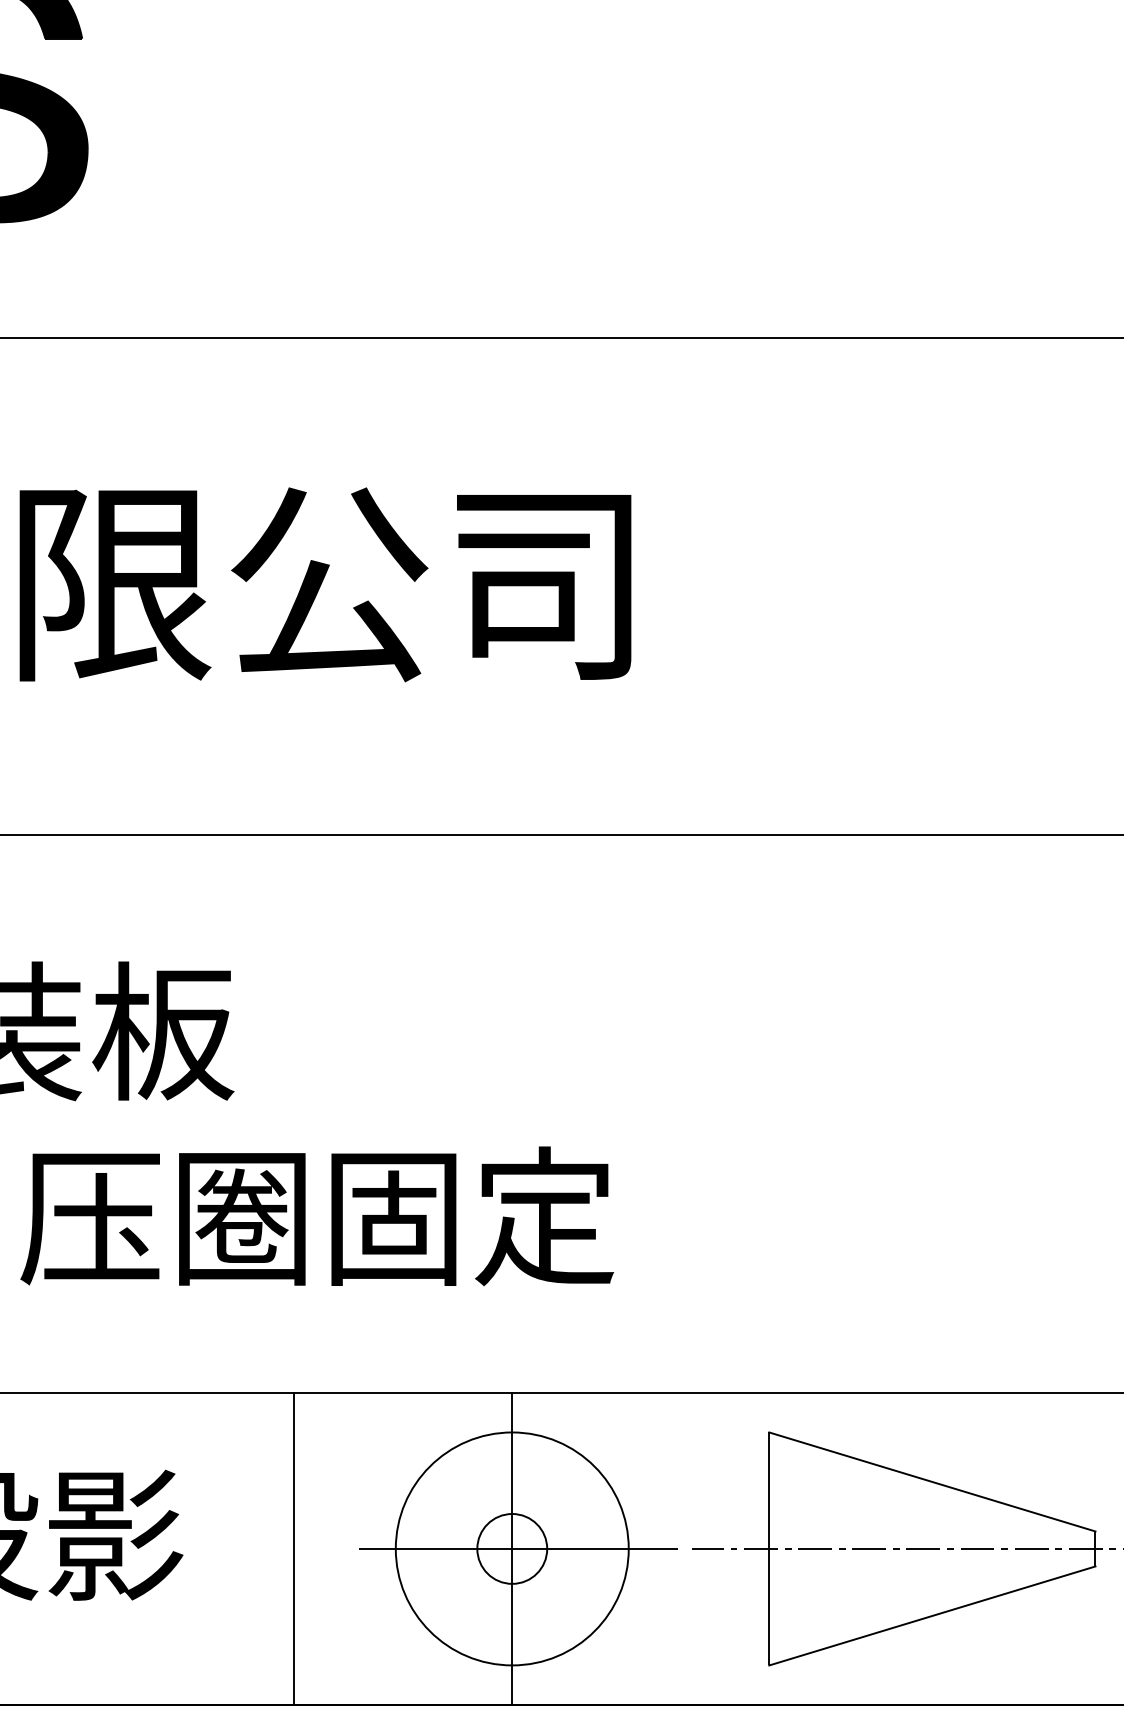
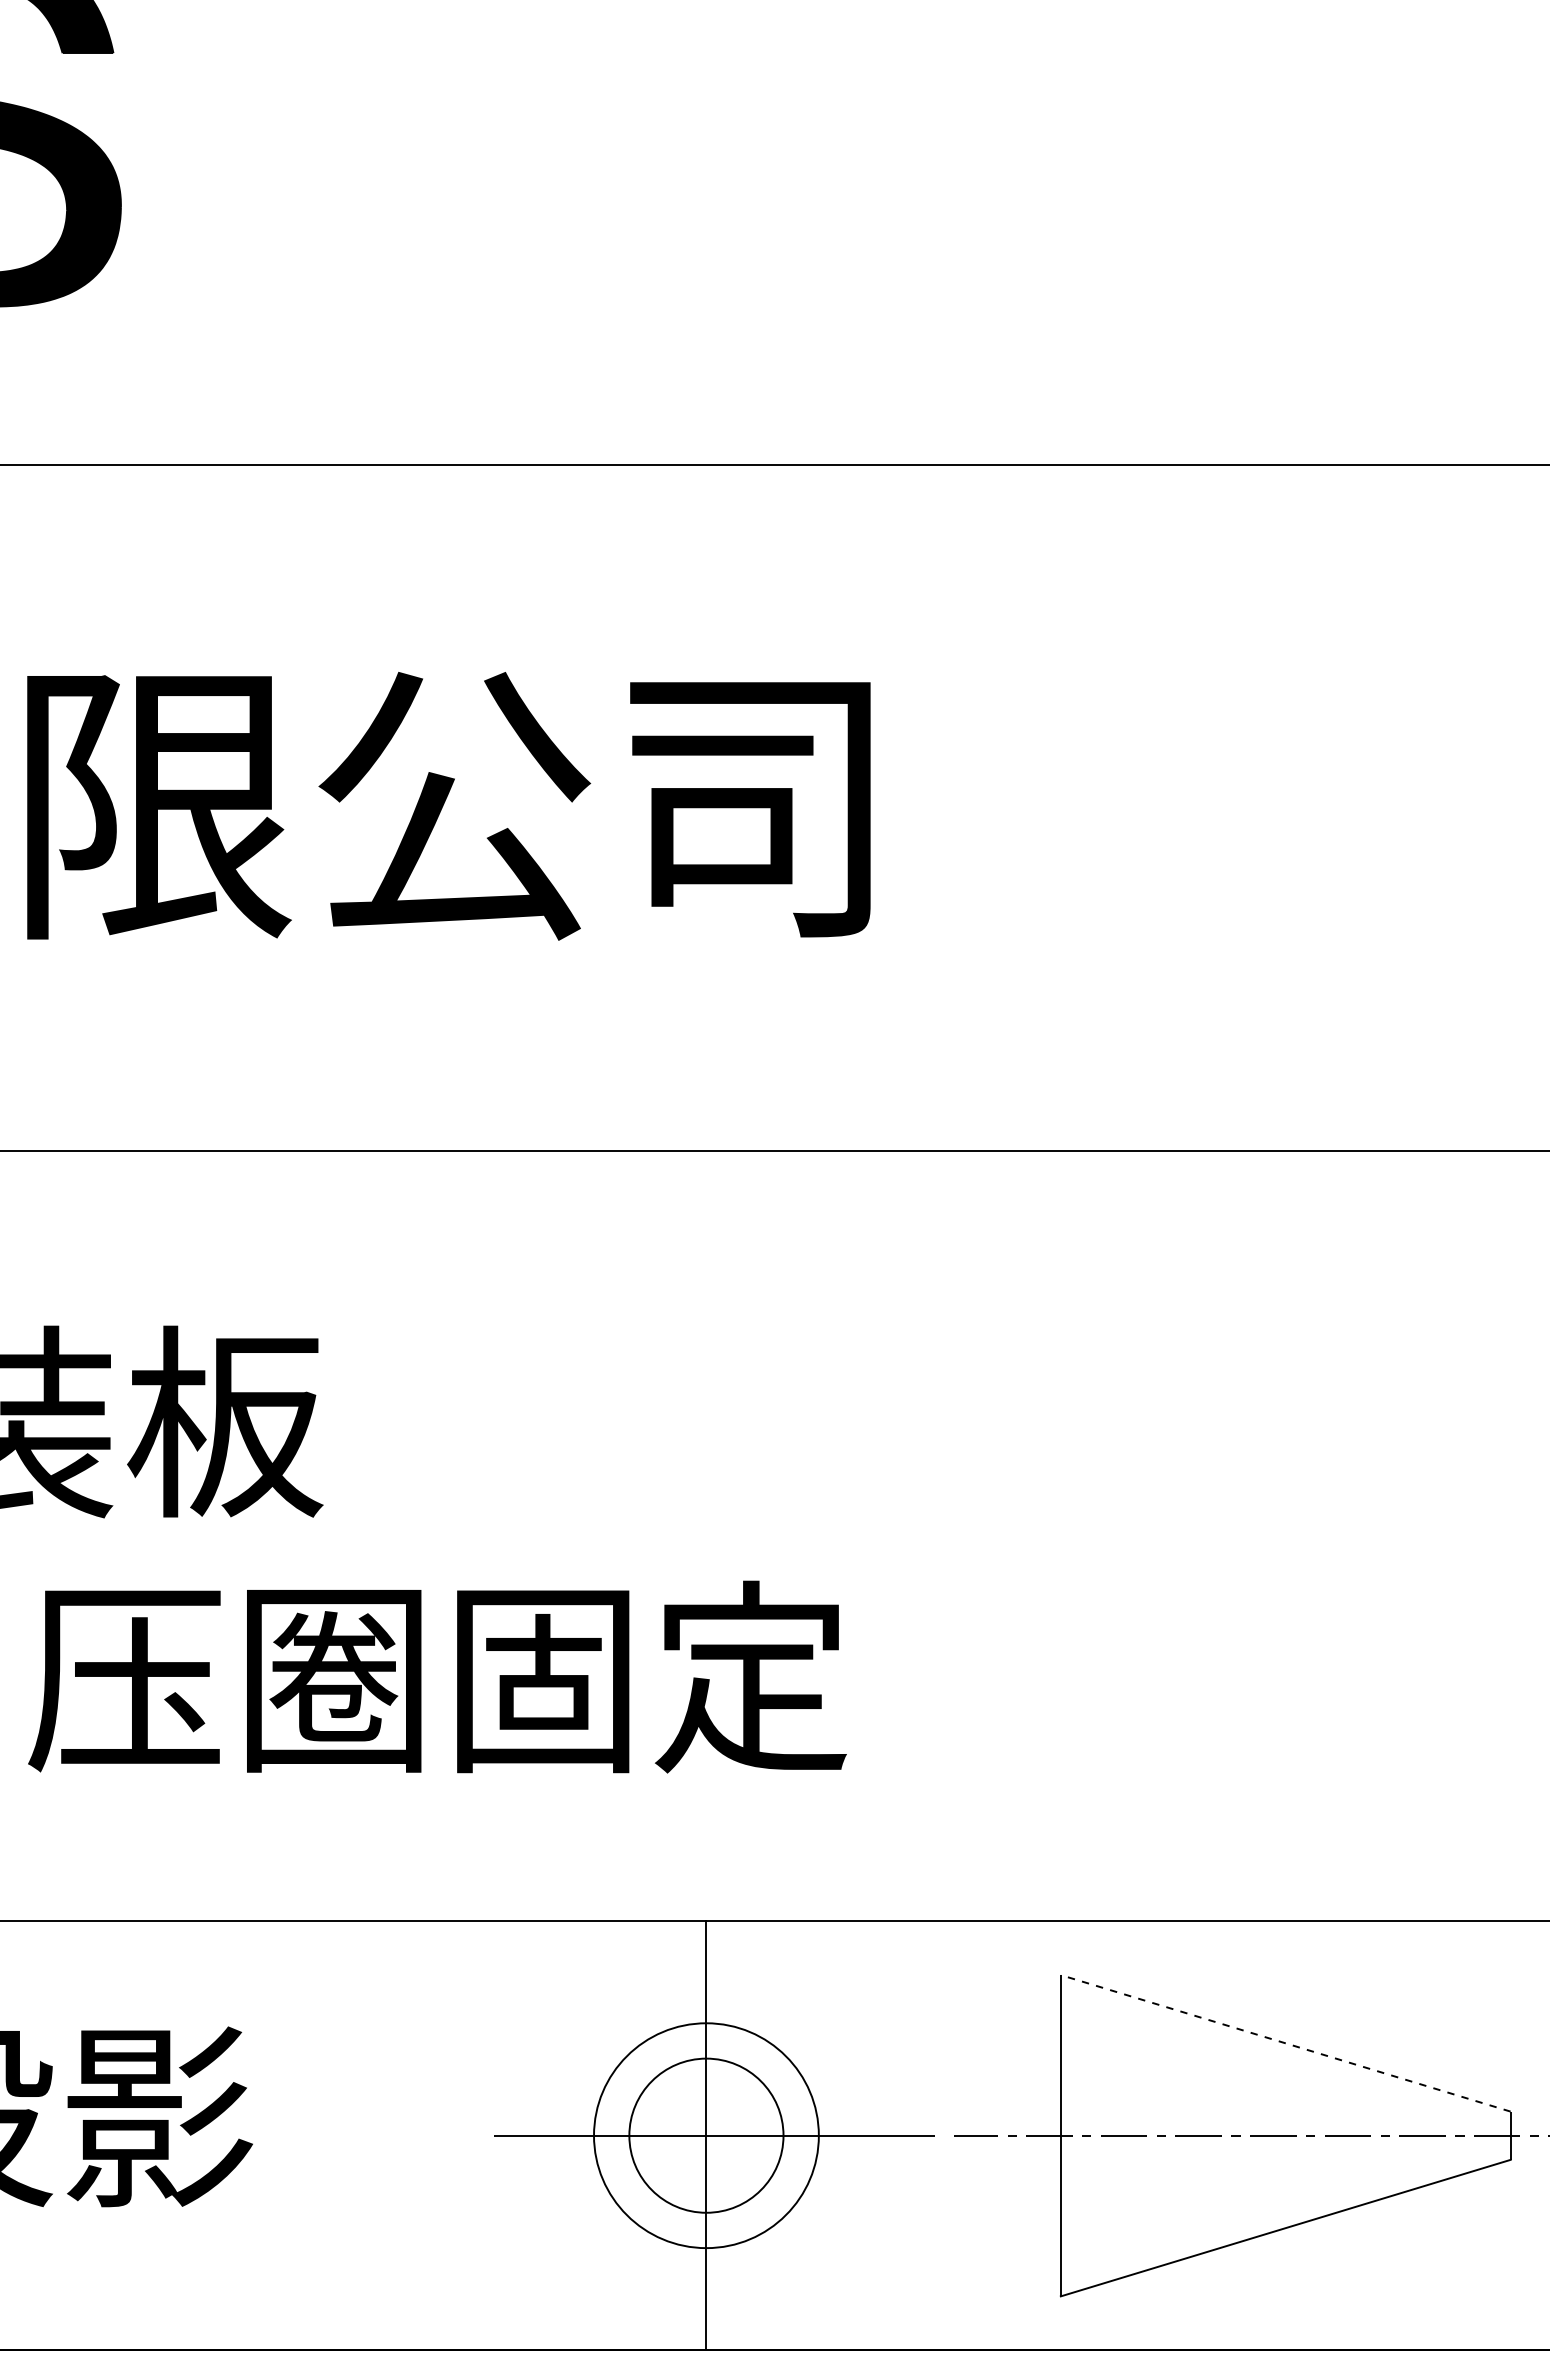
line: (932, 1482) -> (1285, 2043), solid -> dashed
line: (294, 1548) -> (405, 2135), removed
circle: (512, 1548) -> (706, 2135), size x0.7
circle: (512, 1548) -> (706, 2135), size x1.6

